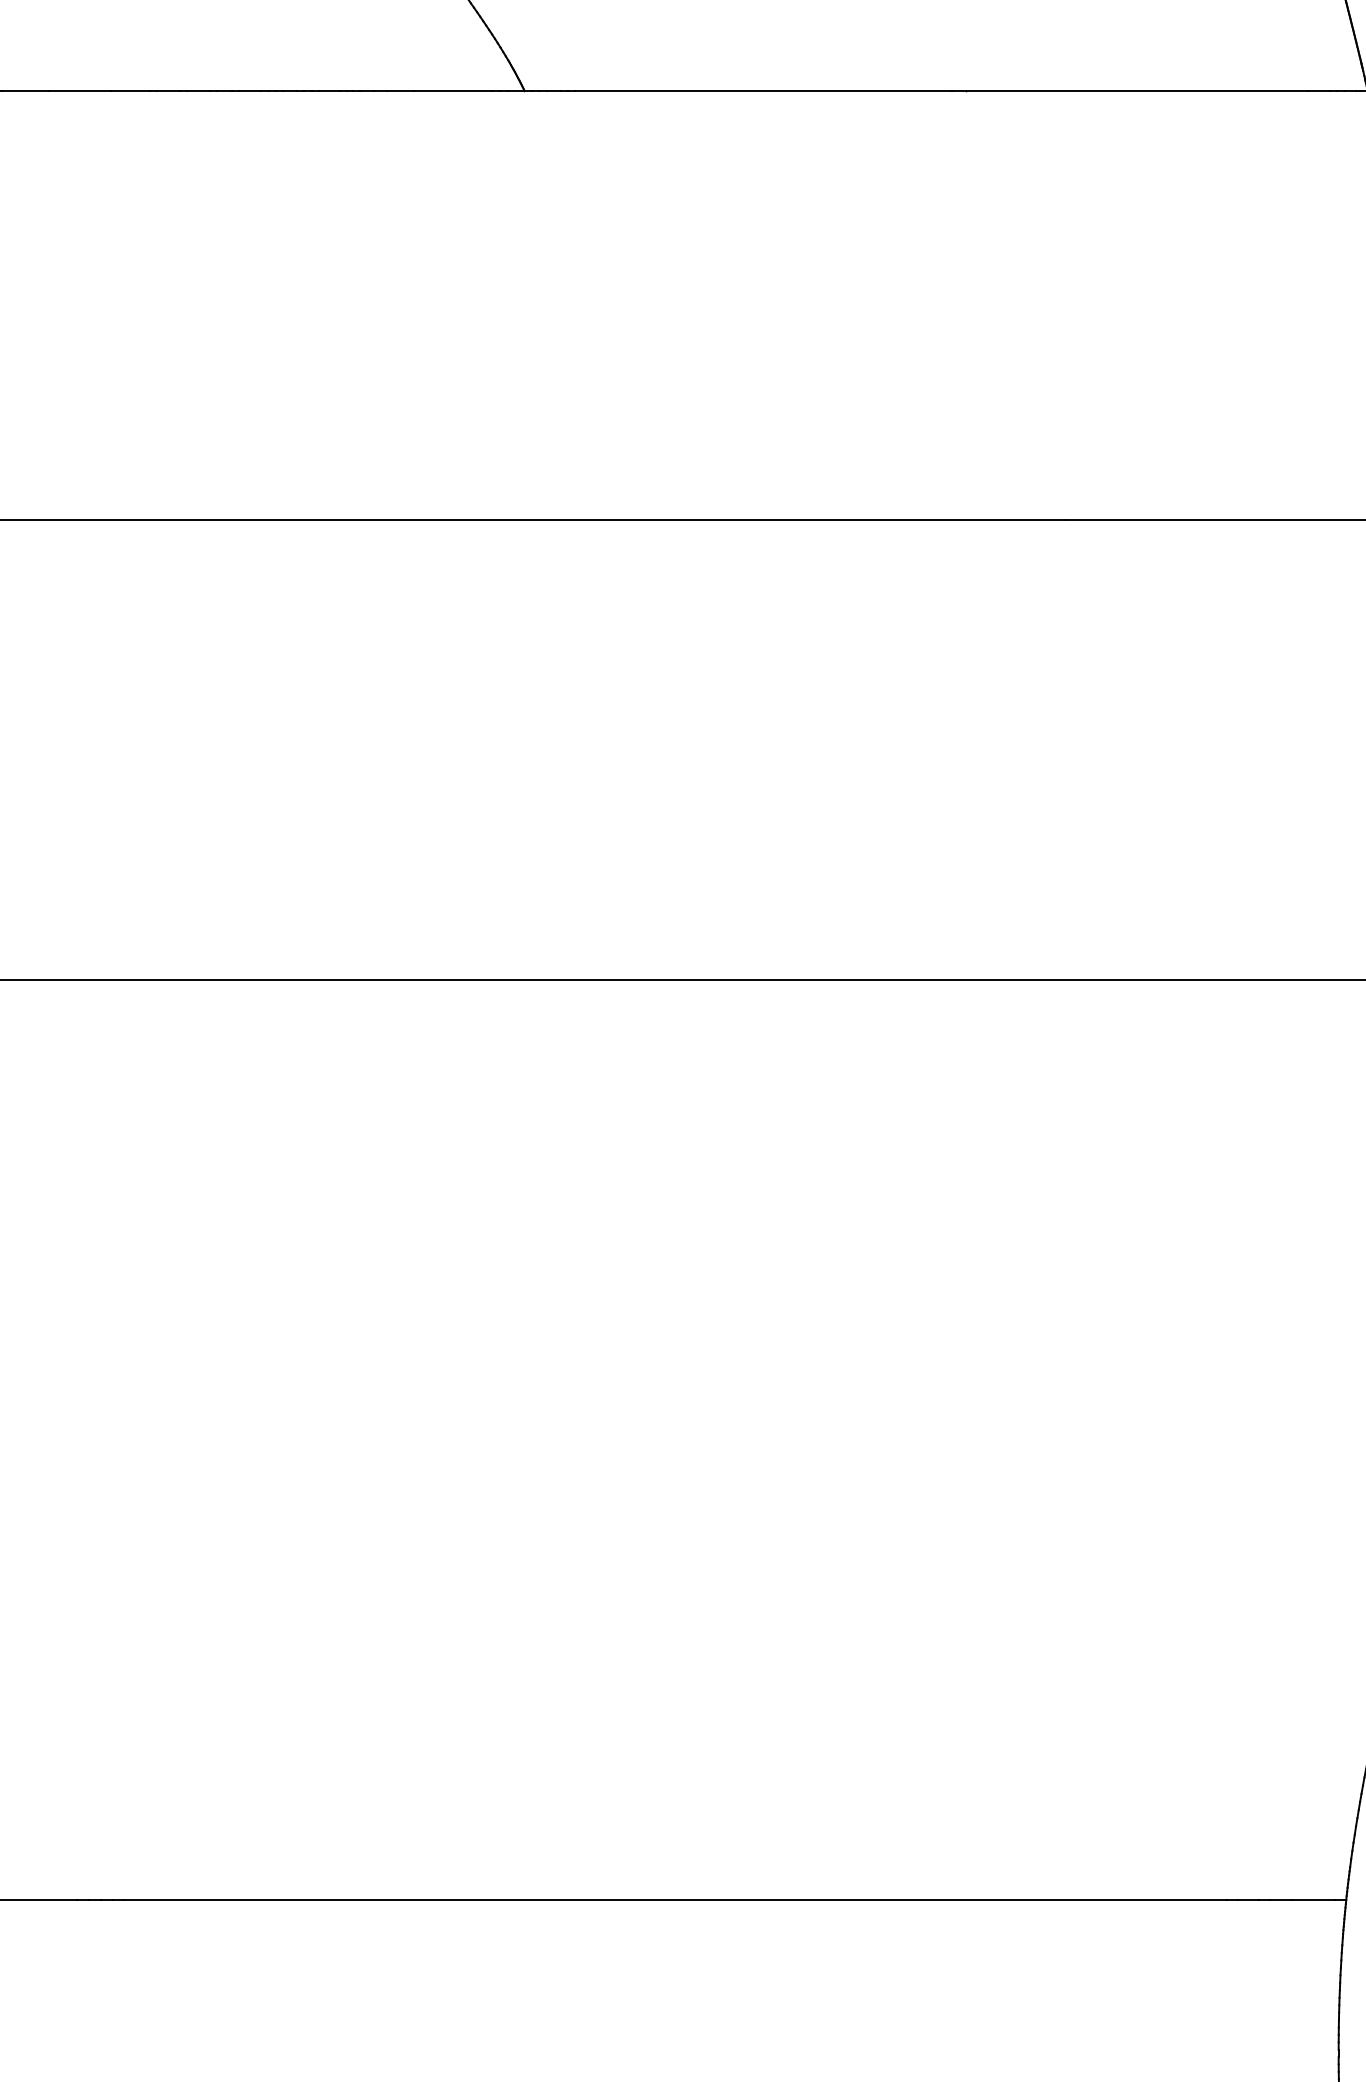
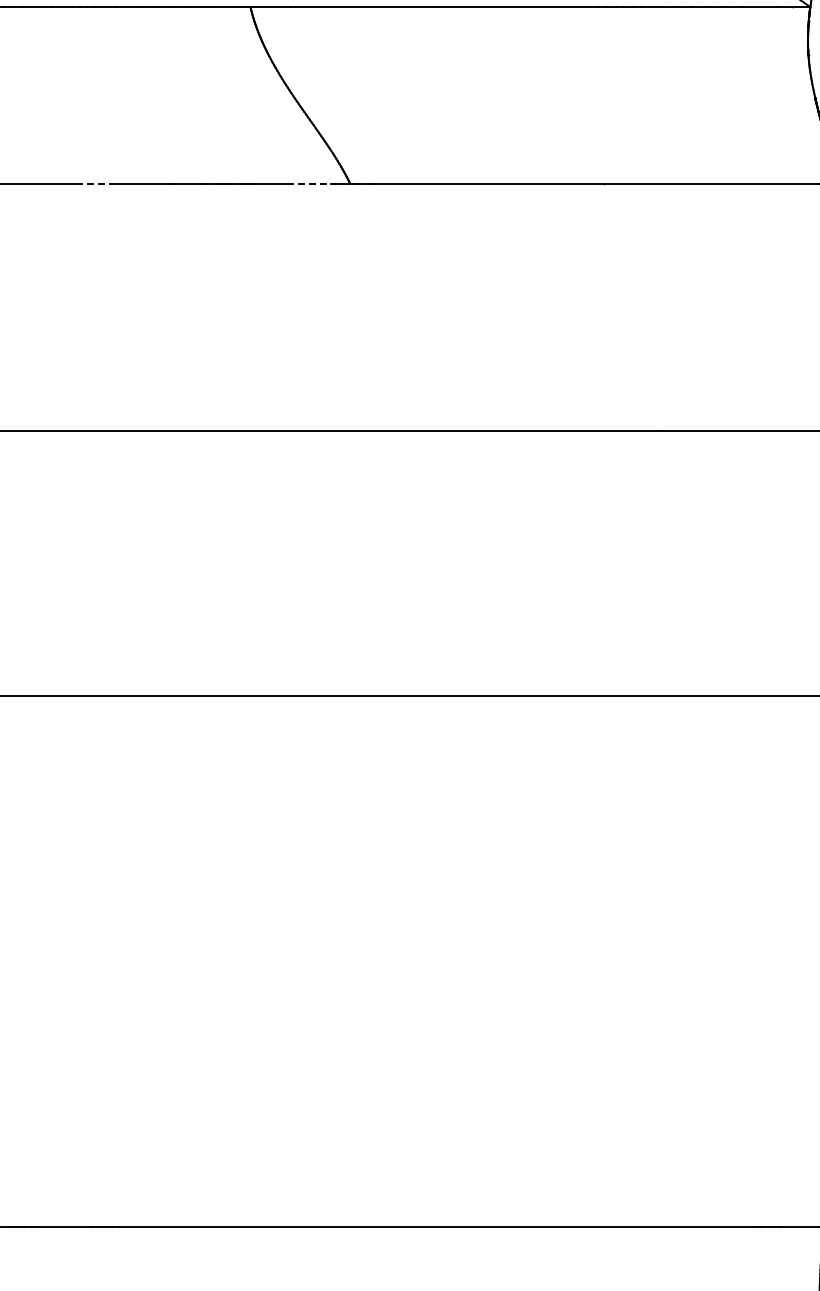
line: (81, 90) -> (94, 183), solid -> dashed
line: (454, 90) -> (309, 183), solid -> dashed

